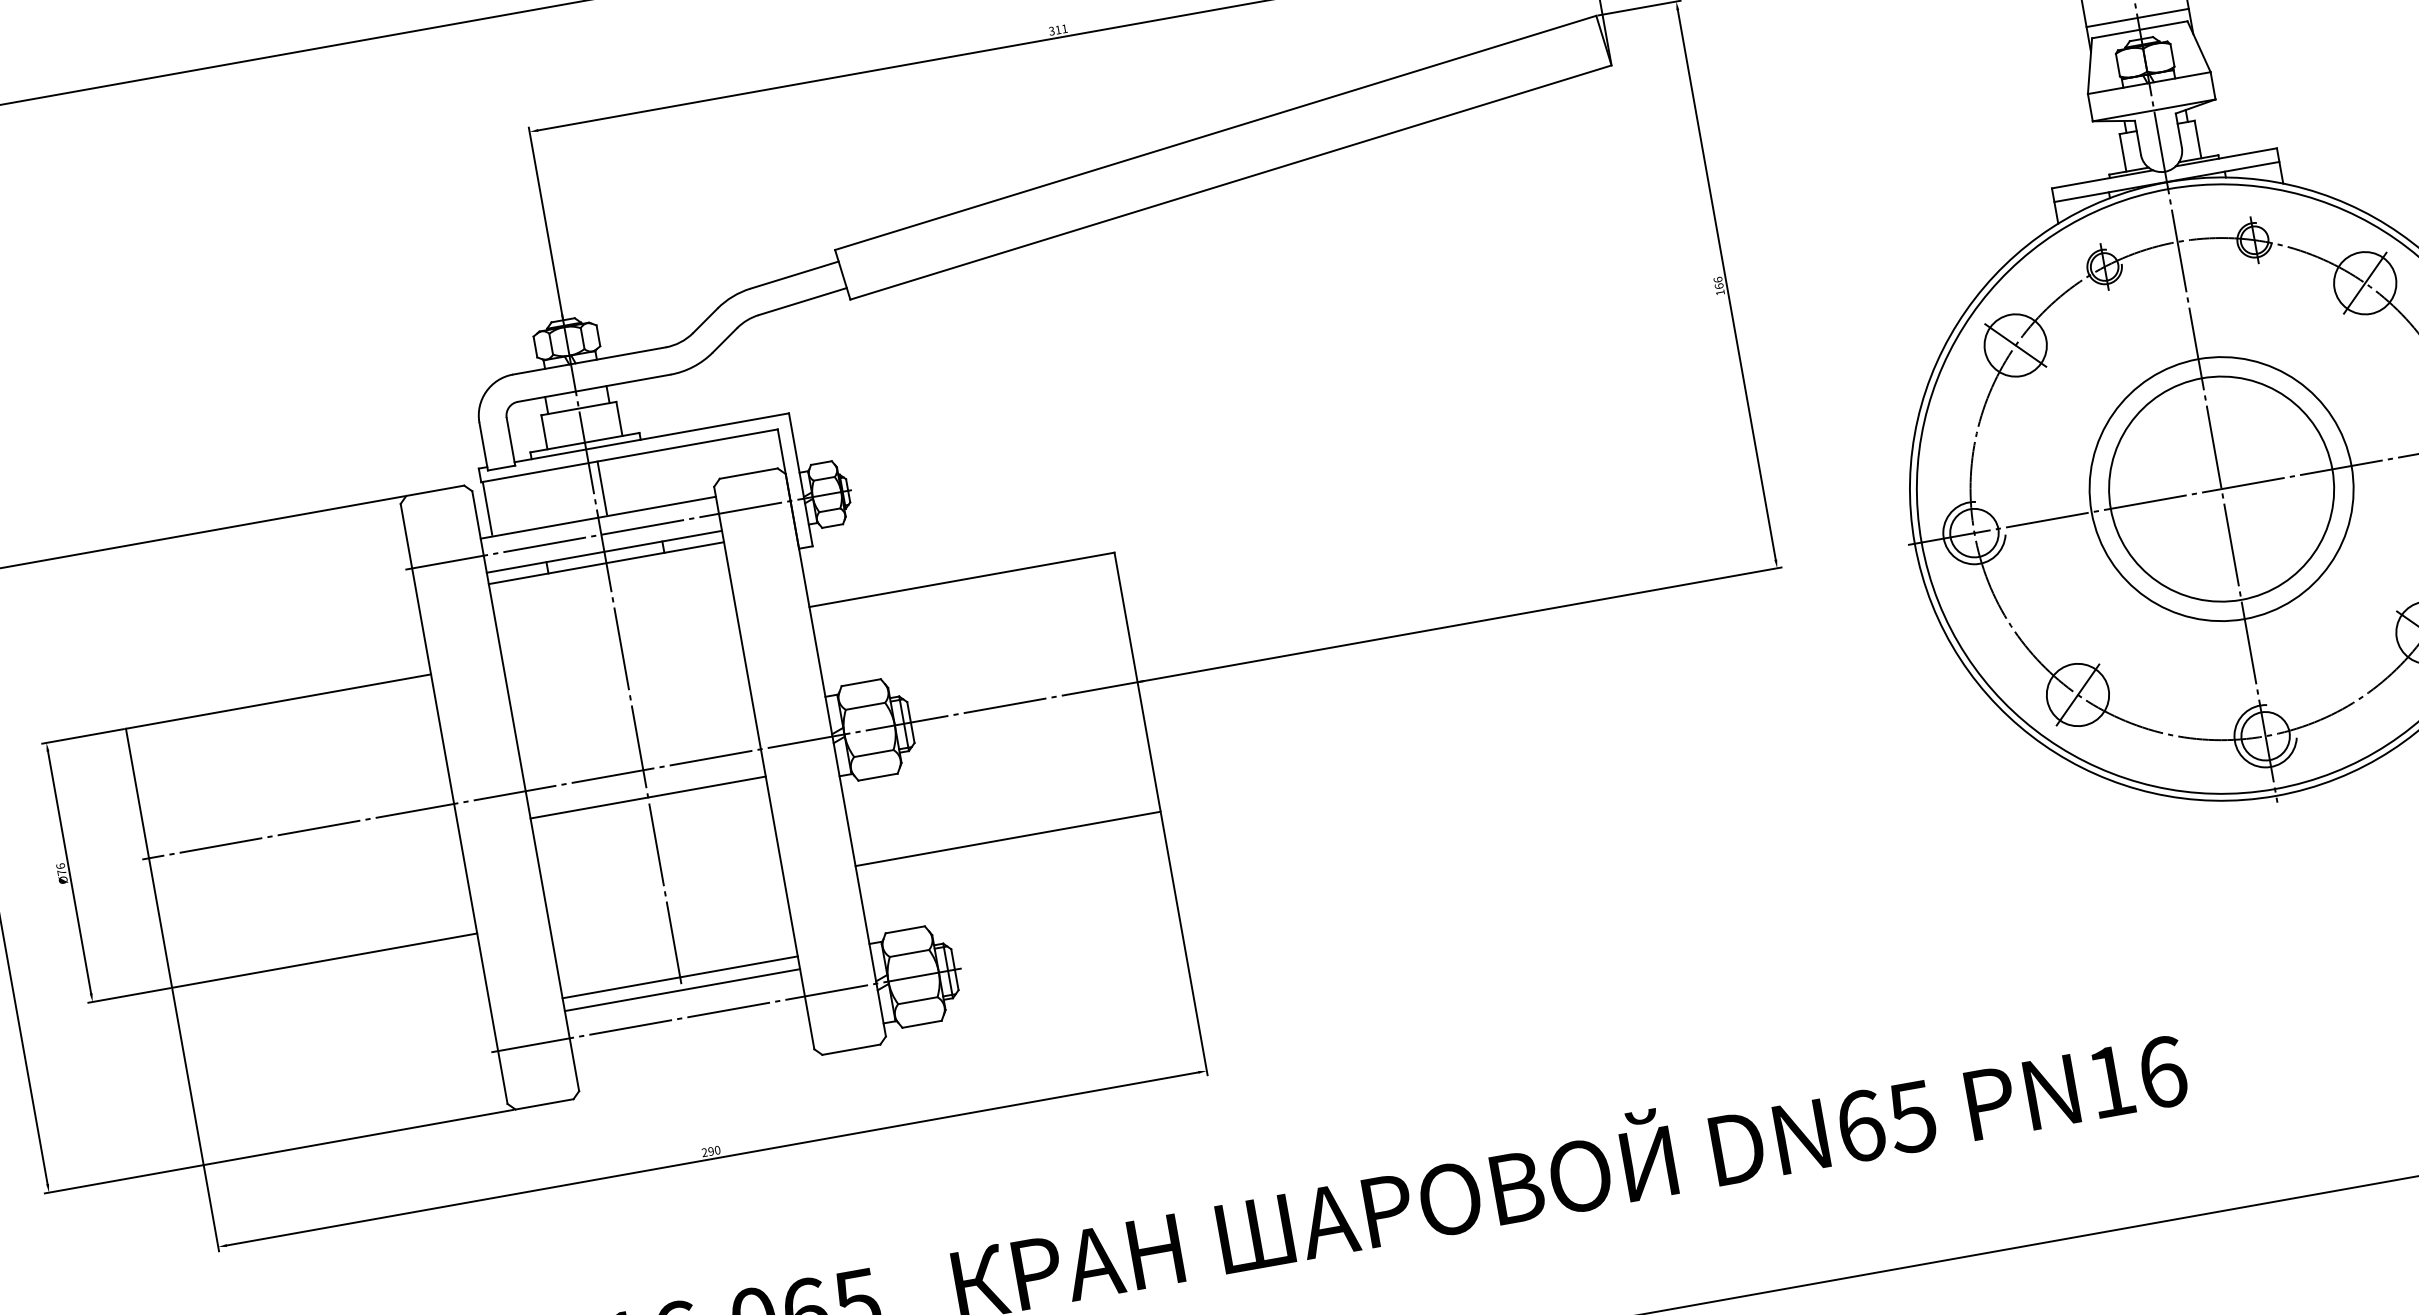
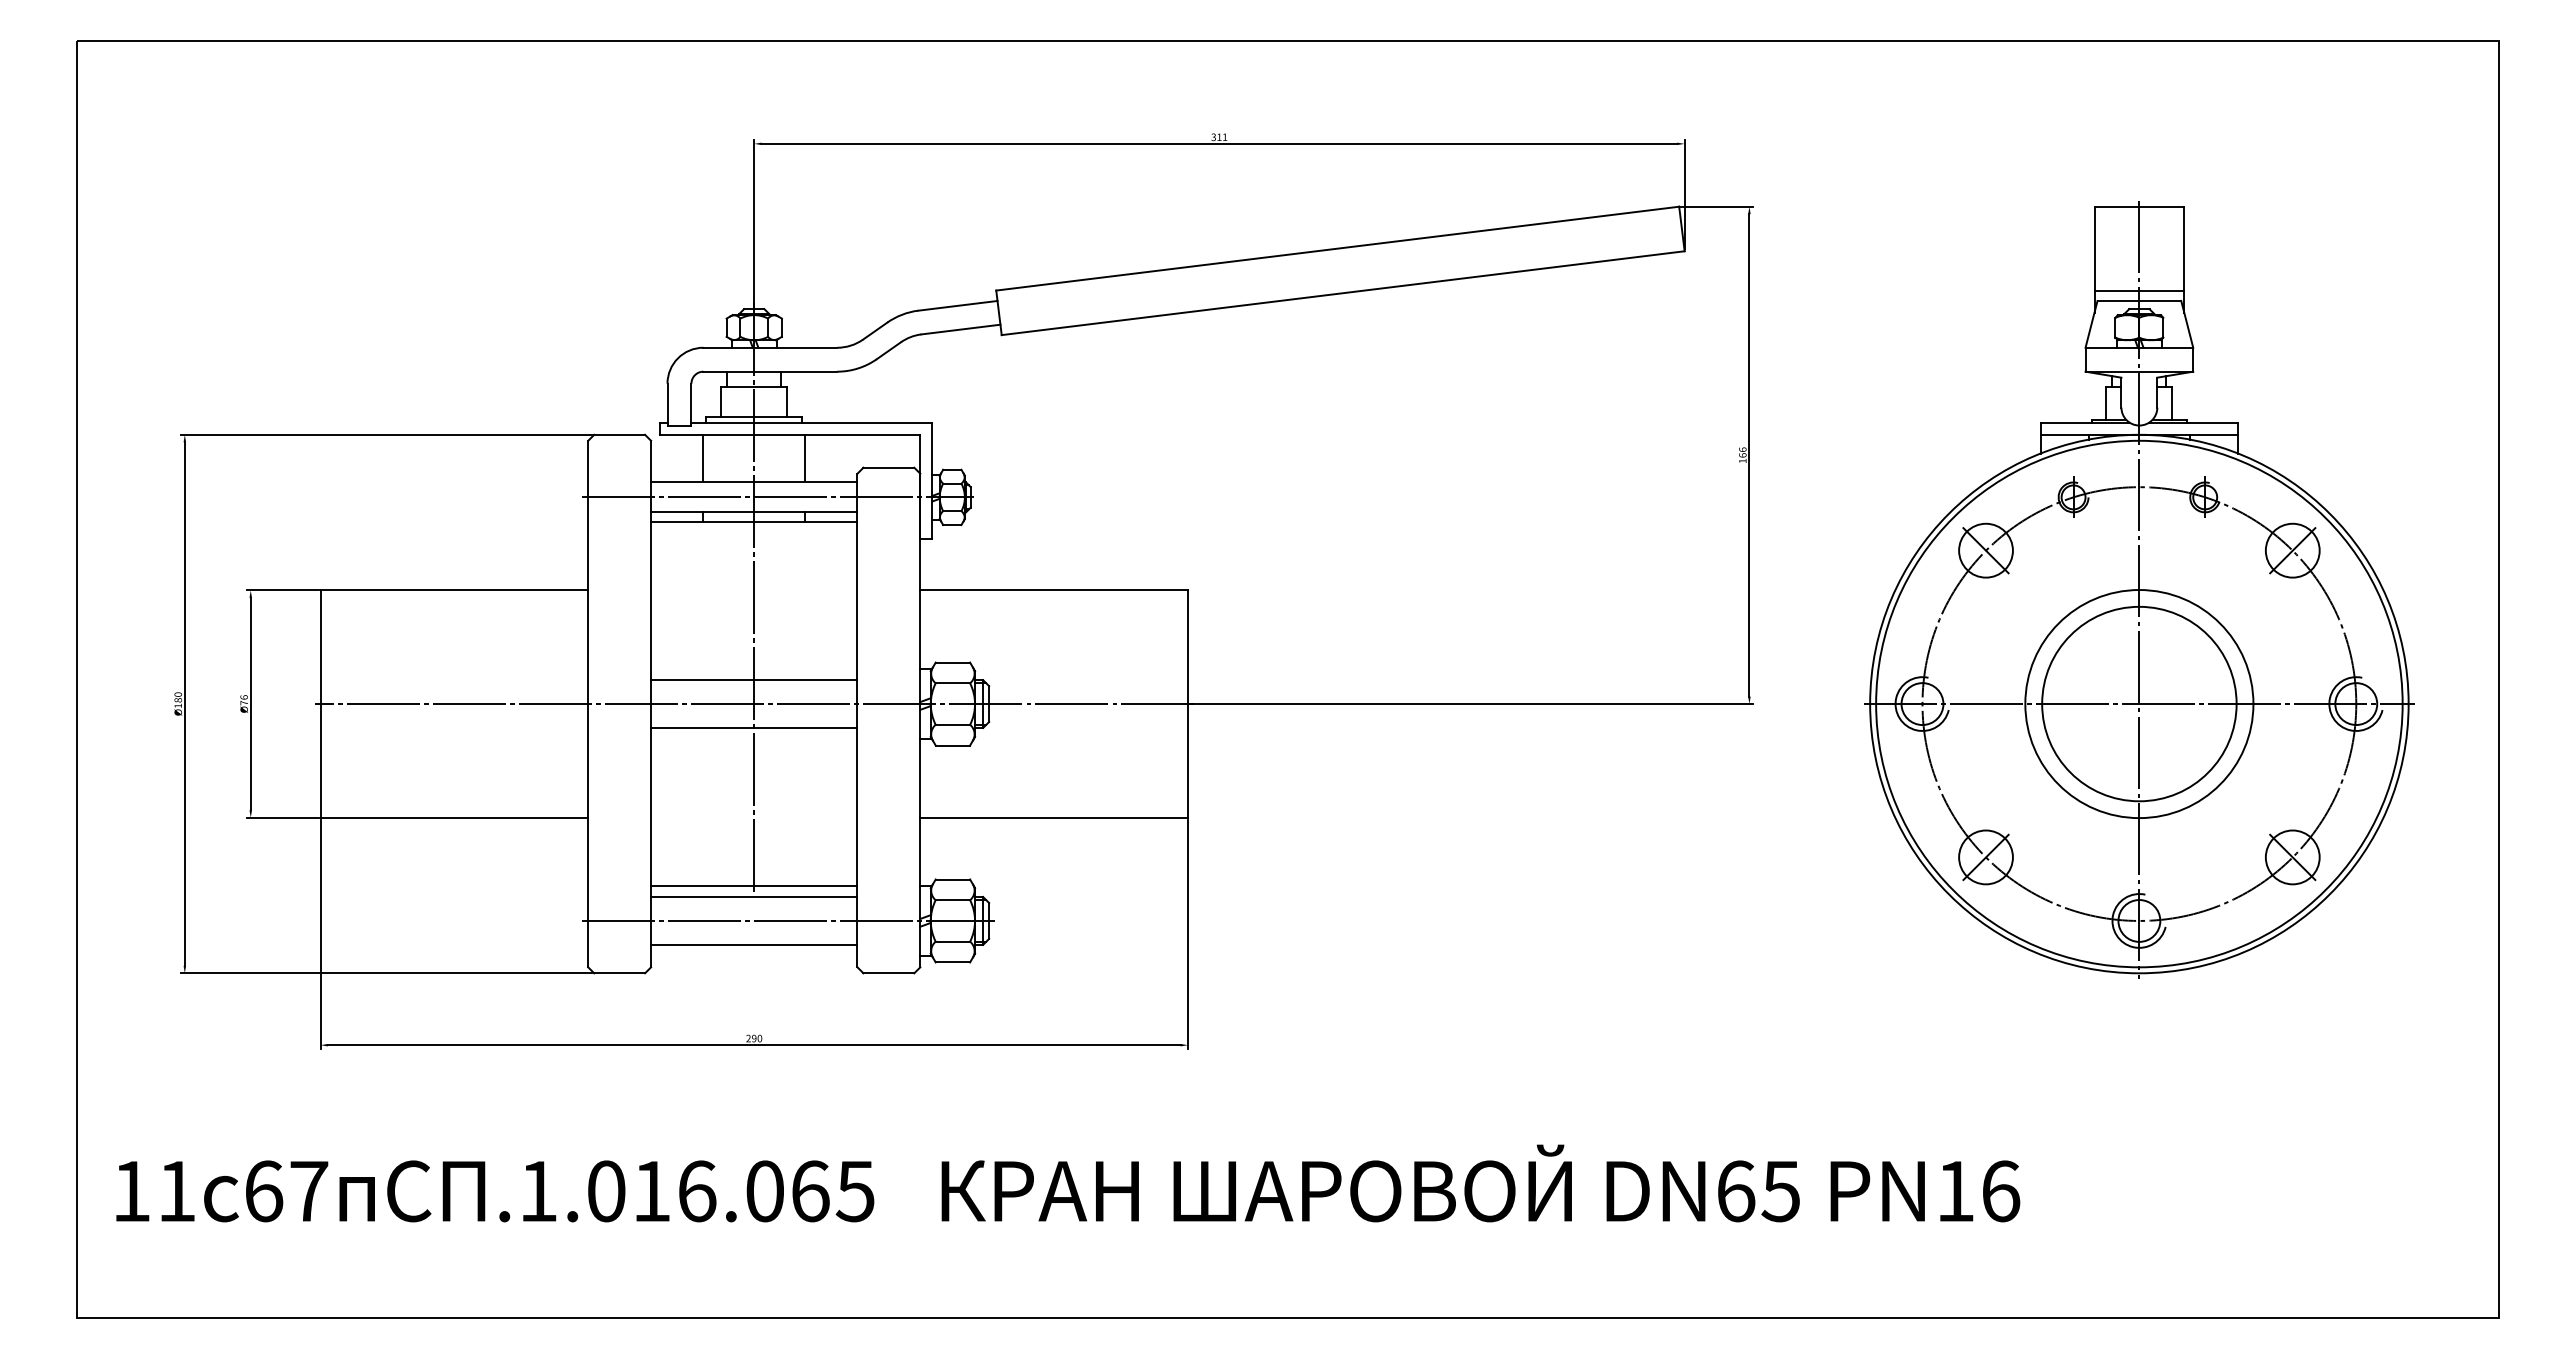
line: (602, 487) -> (805, 457), moved
line: (487, 508) -> (703, 457), moved
line: (638, 743) -> (754, 680), added
line: (692, 1044) -> (754, 944), added

